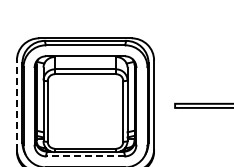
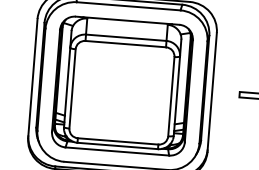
line: (16, 105) -> (32, 77), dashed -> solid
line: (85, 156) -> (117, 151), dashed -> solid

